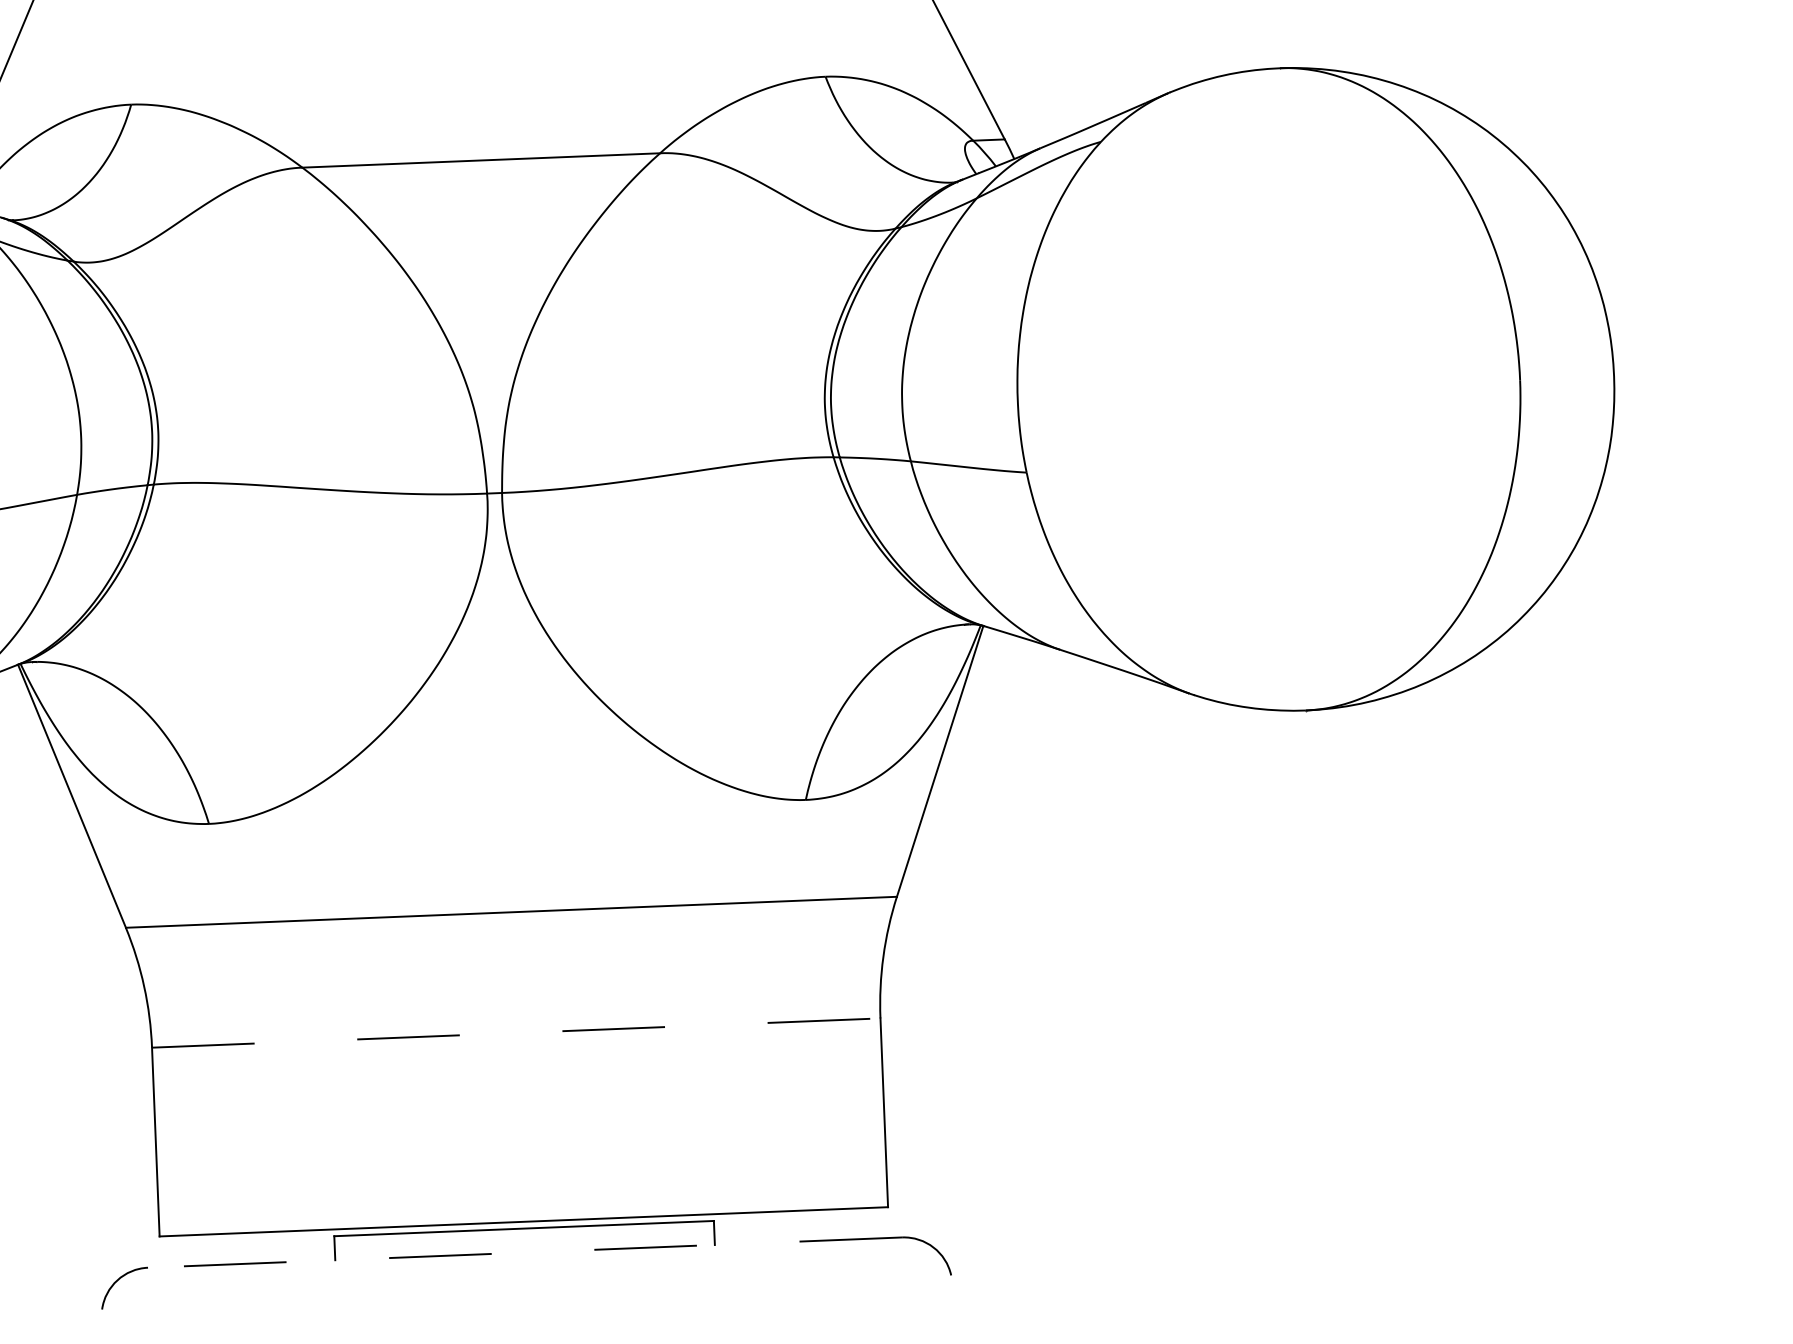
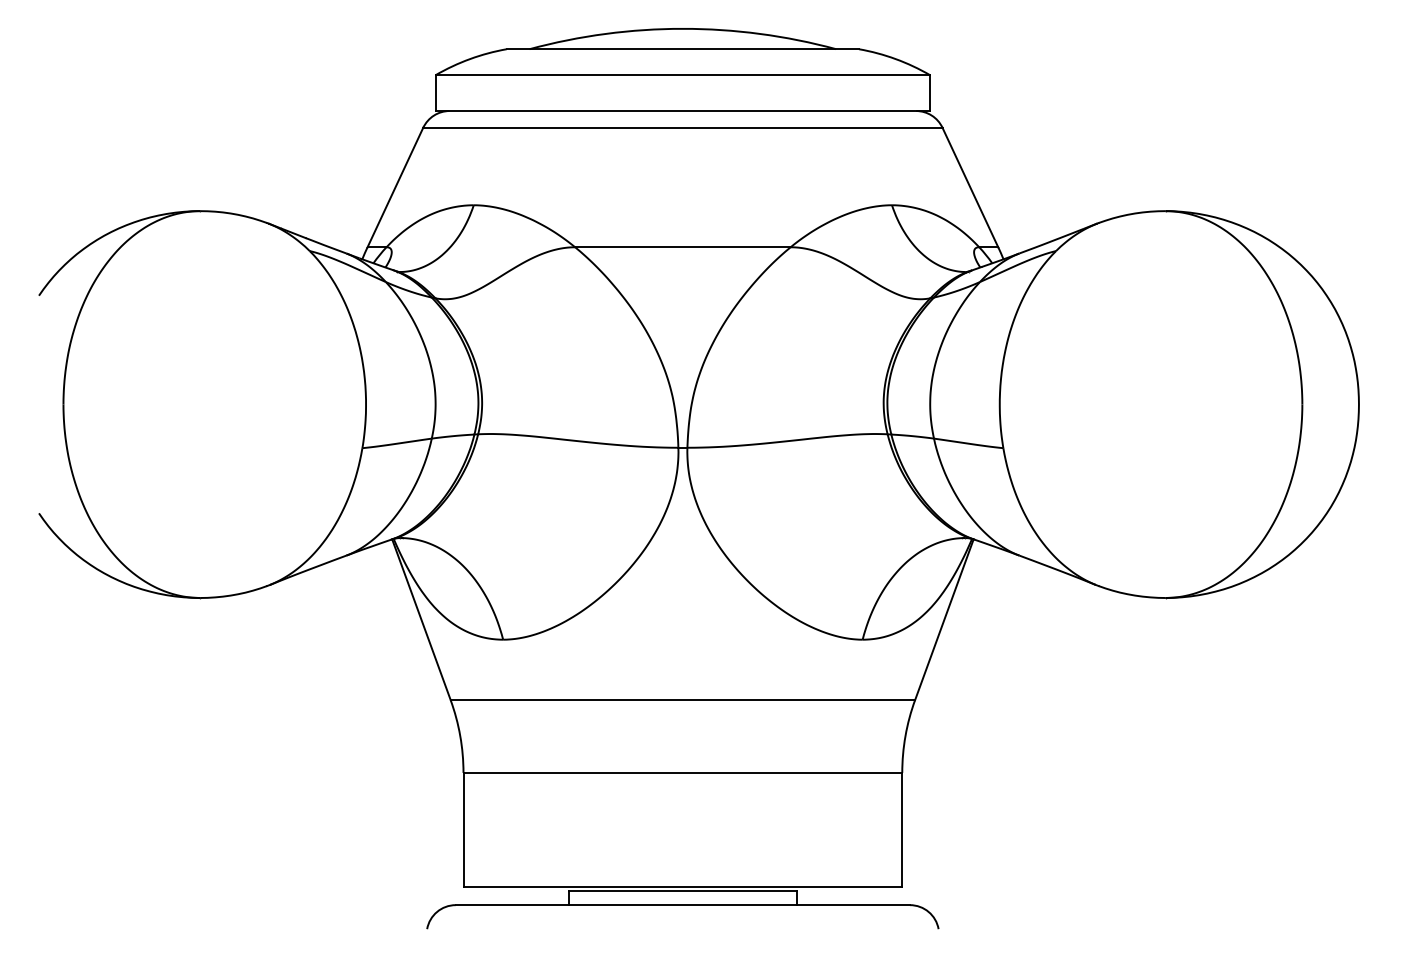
line: (517, 1032) -> (683, 772), dashed -> solid
line: (524, 1253) -> (682, 905), dashed -> solid

